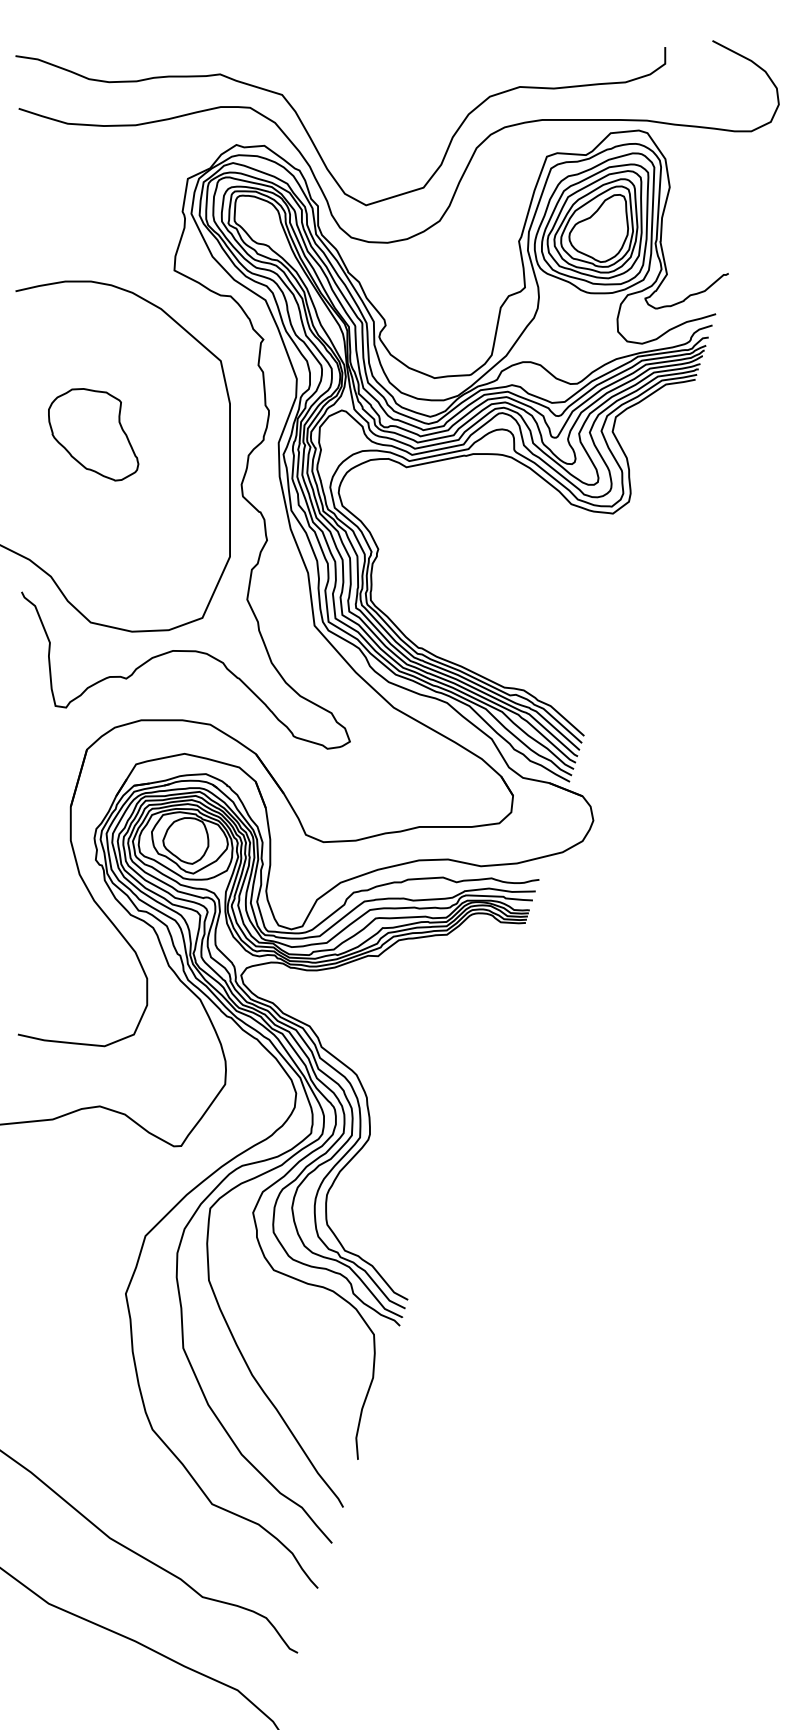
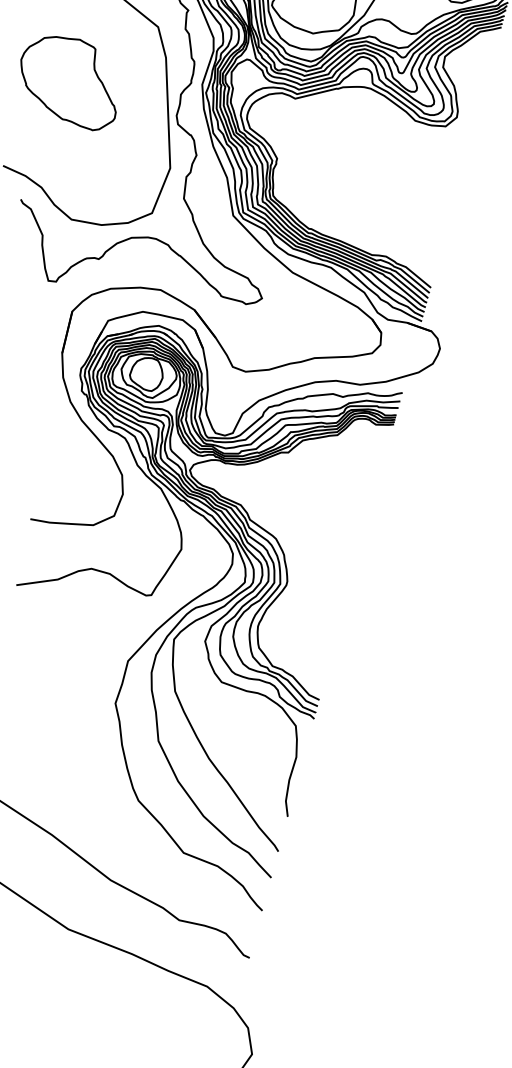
part: (93, 434) -> (68, 83), size x1.43

